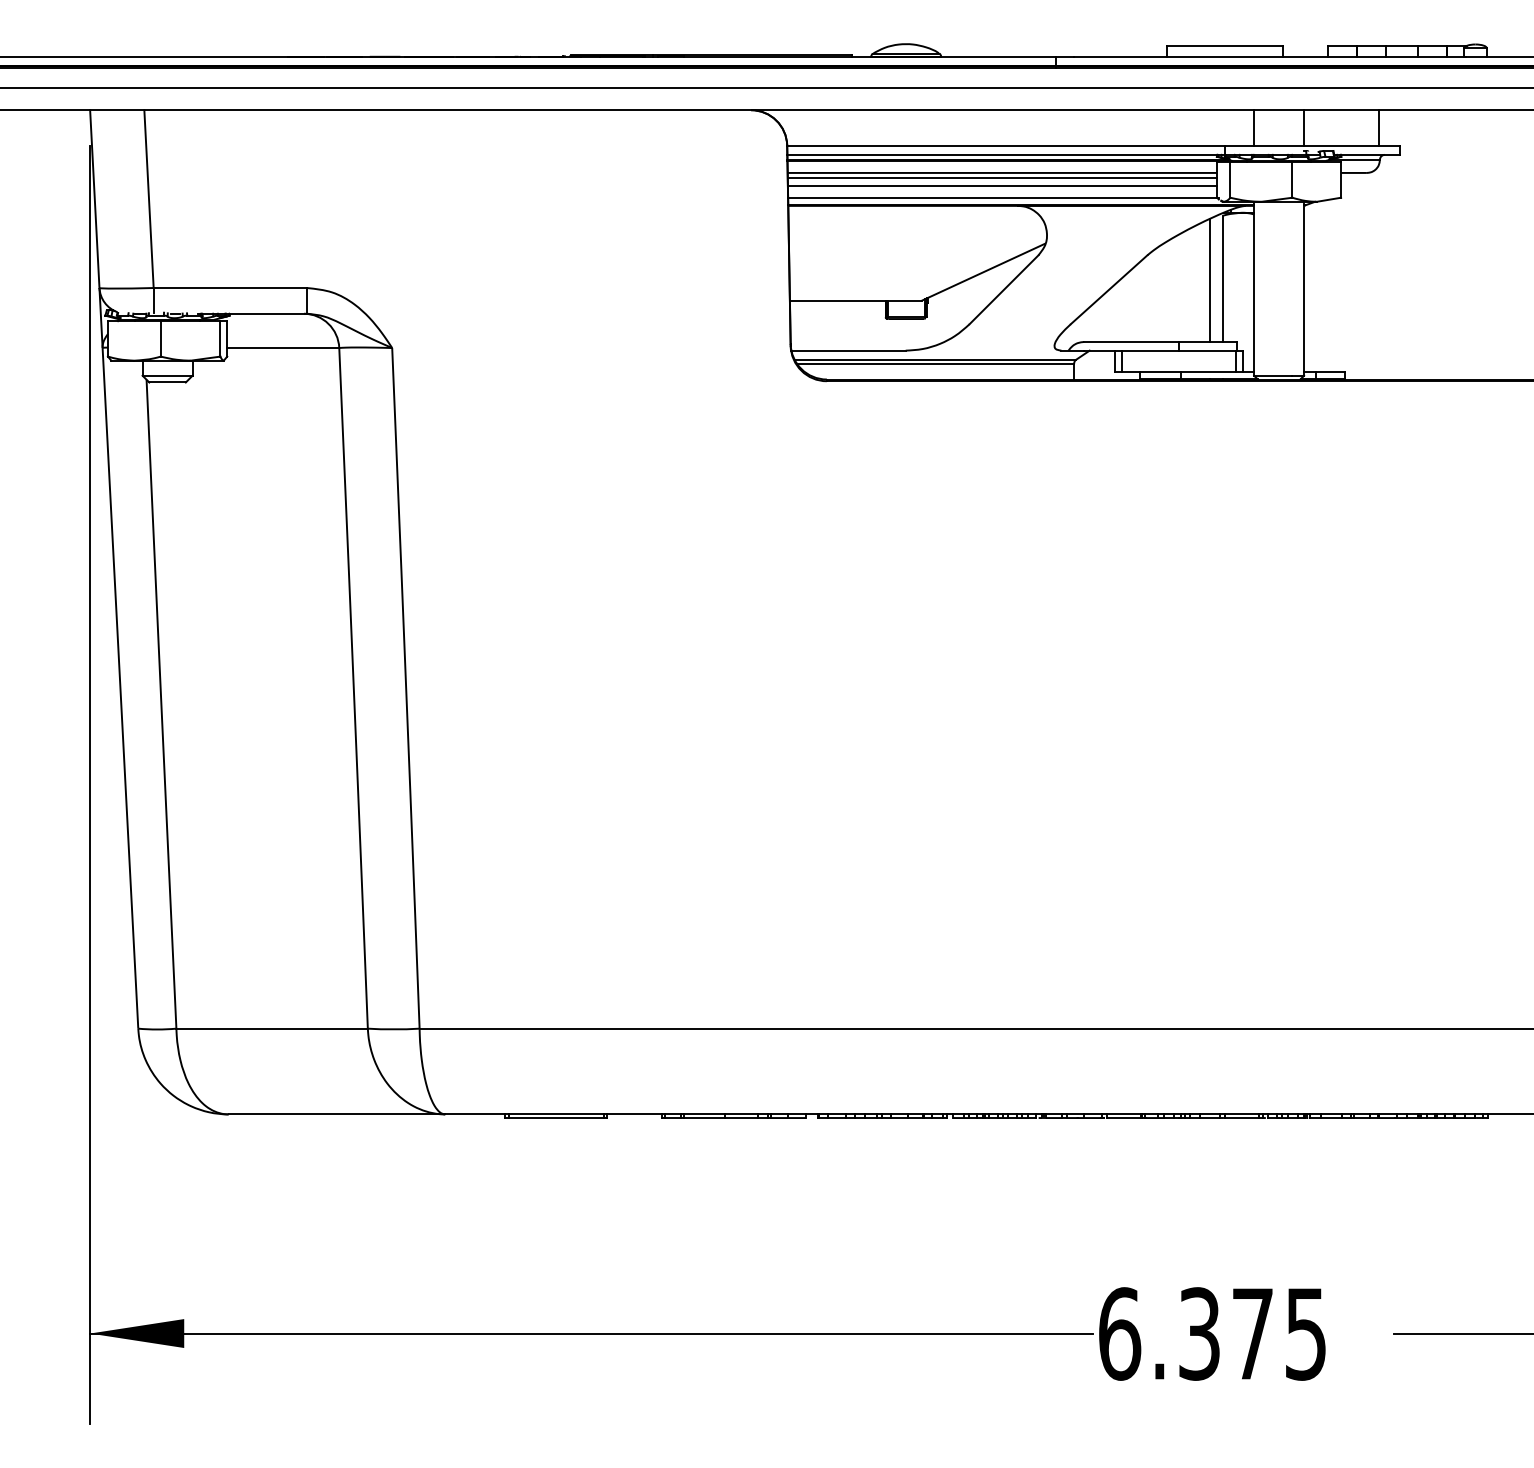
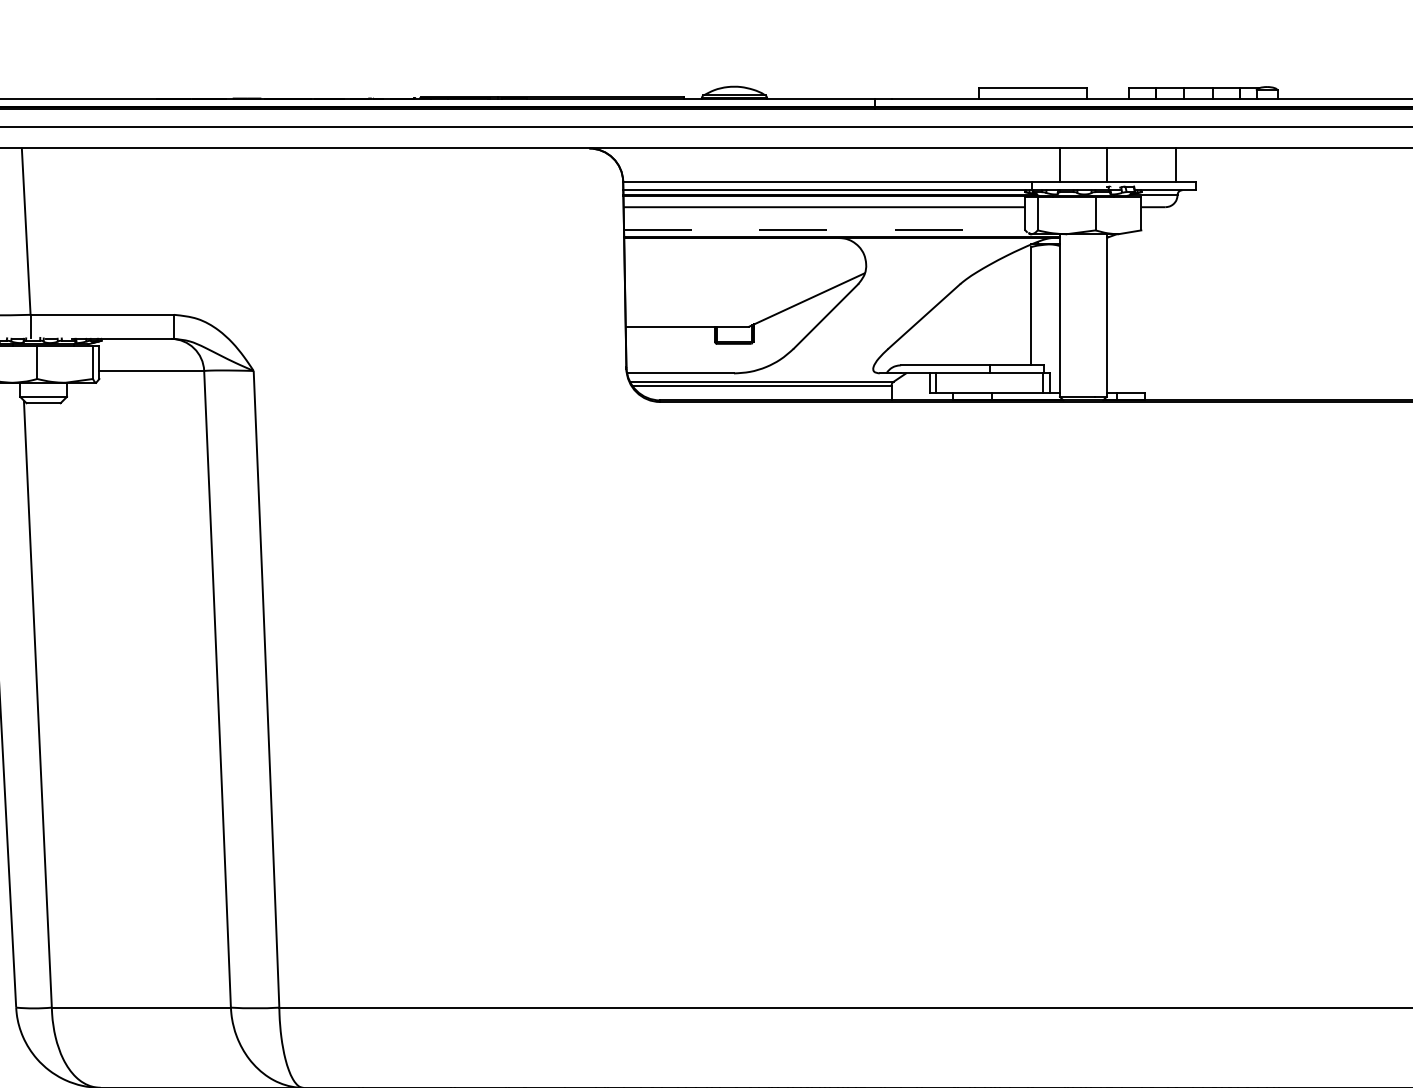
line: (1002, 178) -> (824, 212), removed
line: (1002, 185) -> (824, 218), removed
line: (1003, 197) -> (825, 230), solid -> dashed
line: (1209, 280) -> (1018, 307), removed

